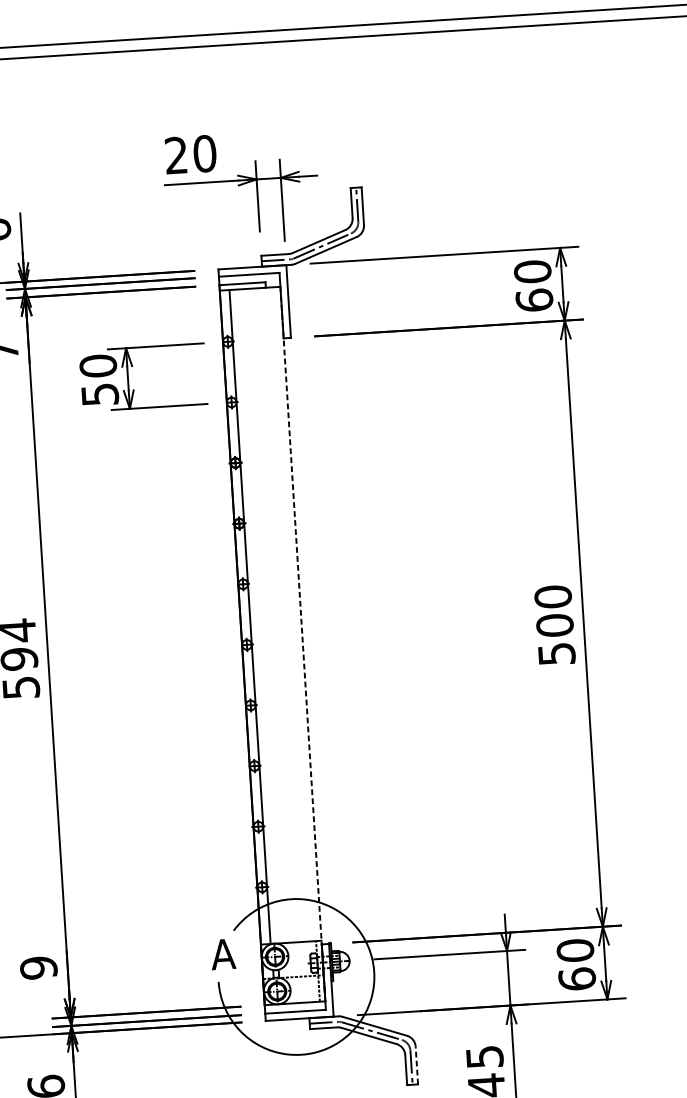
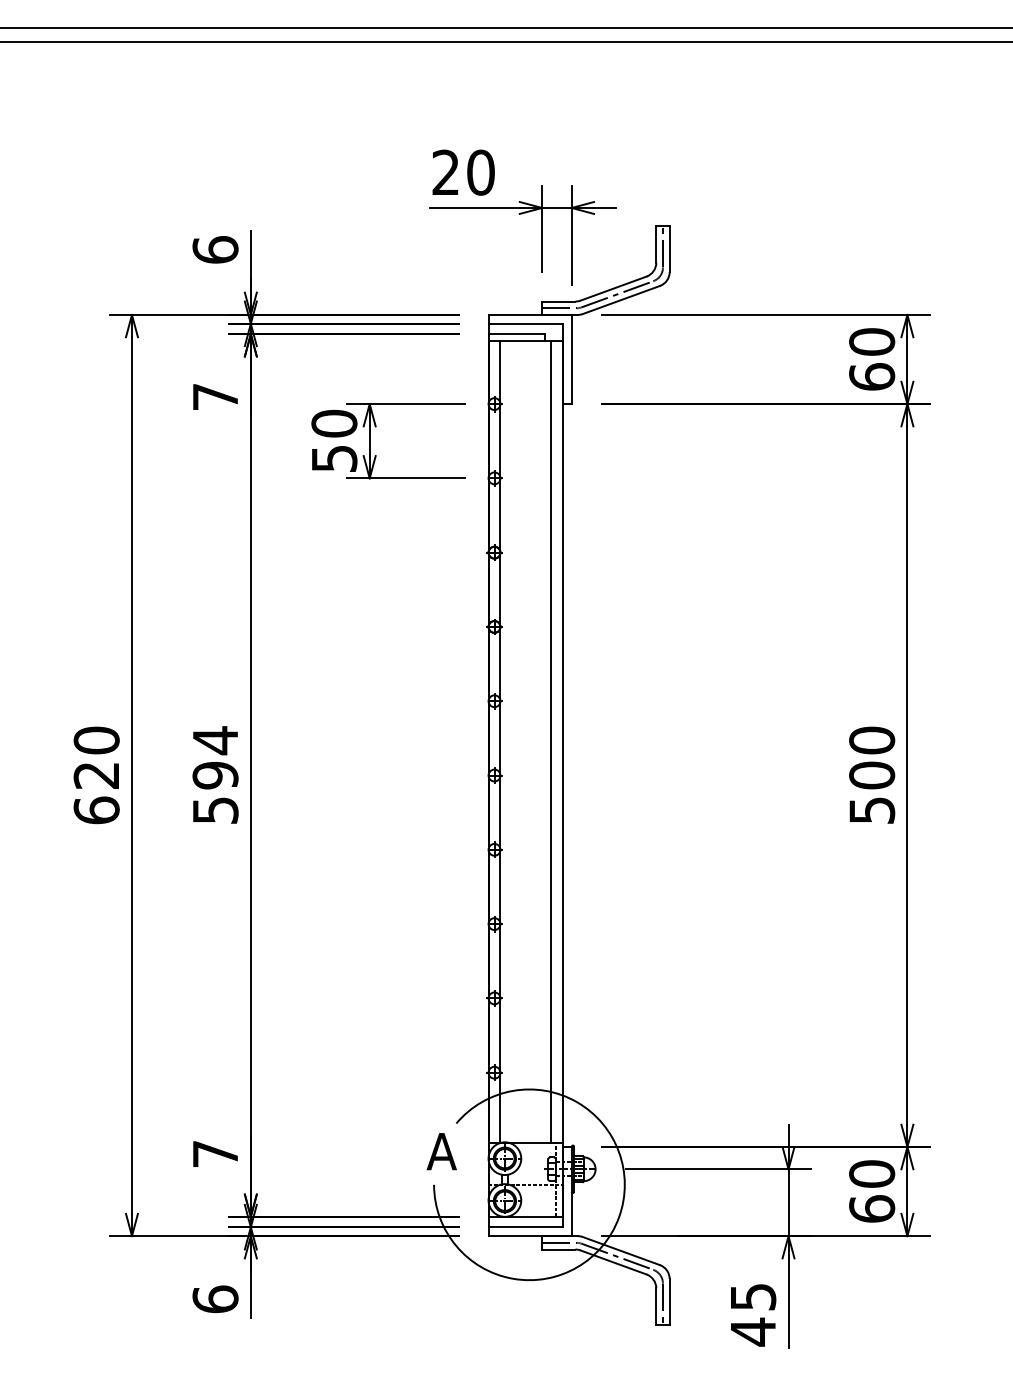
line: (290, 614) -> (550, 741), added
line: (302, 641) -> (562, 775), dashed -> solid
text: (38, 968) -> (215, 1154), 9 -> 7
line: (416, 1064) -> (669, 1301), dashed -> solid

